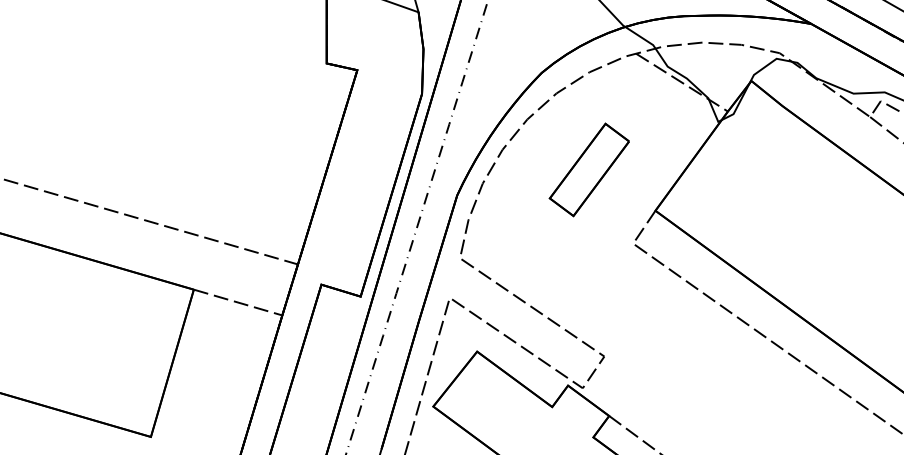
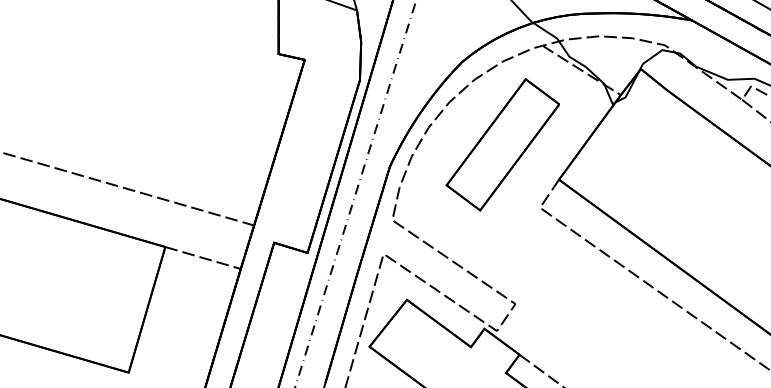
part: (589, 169) -> (502, 144), size x1.67

